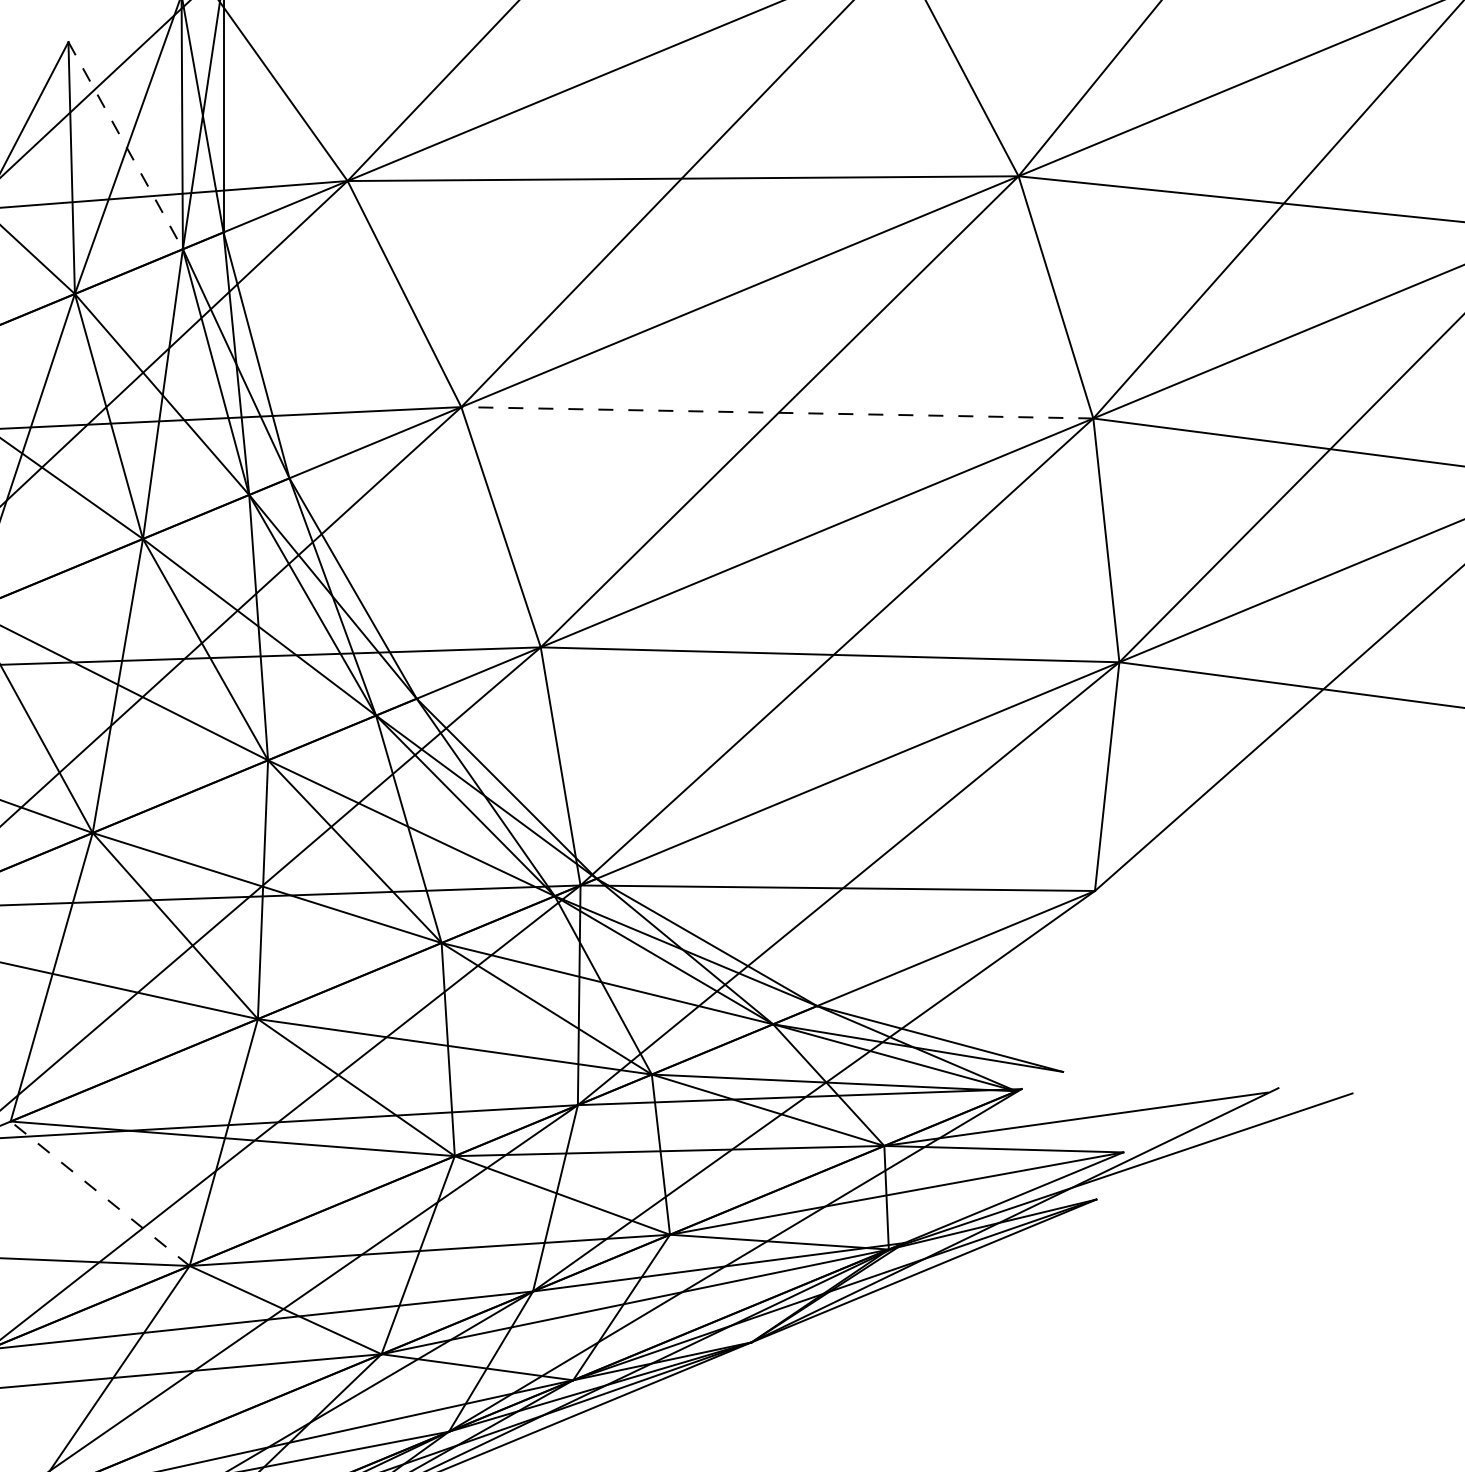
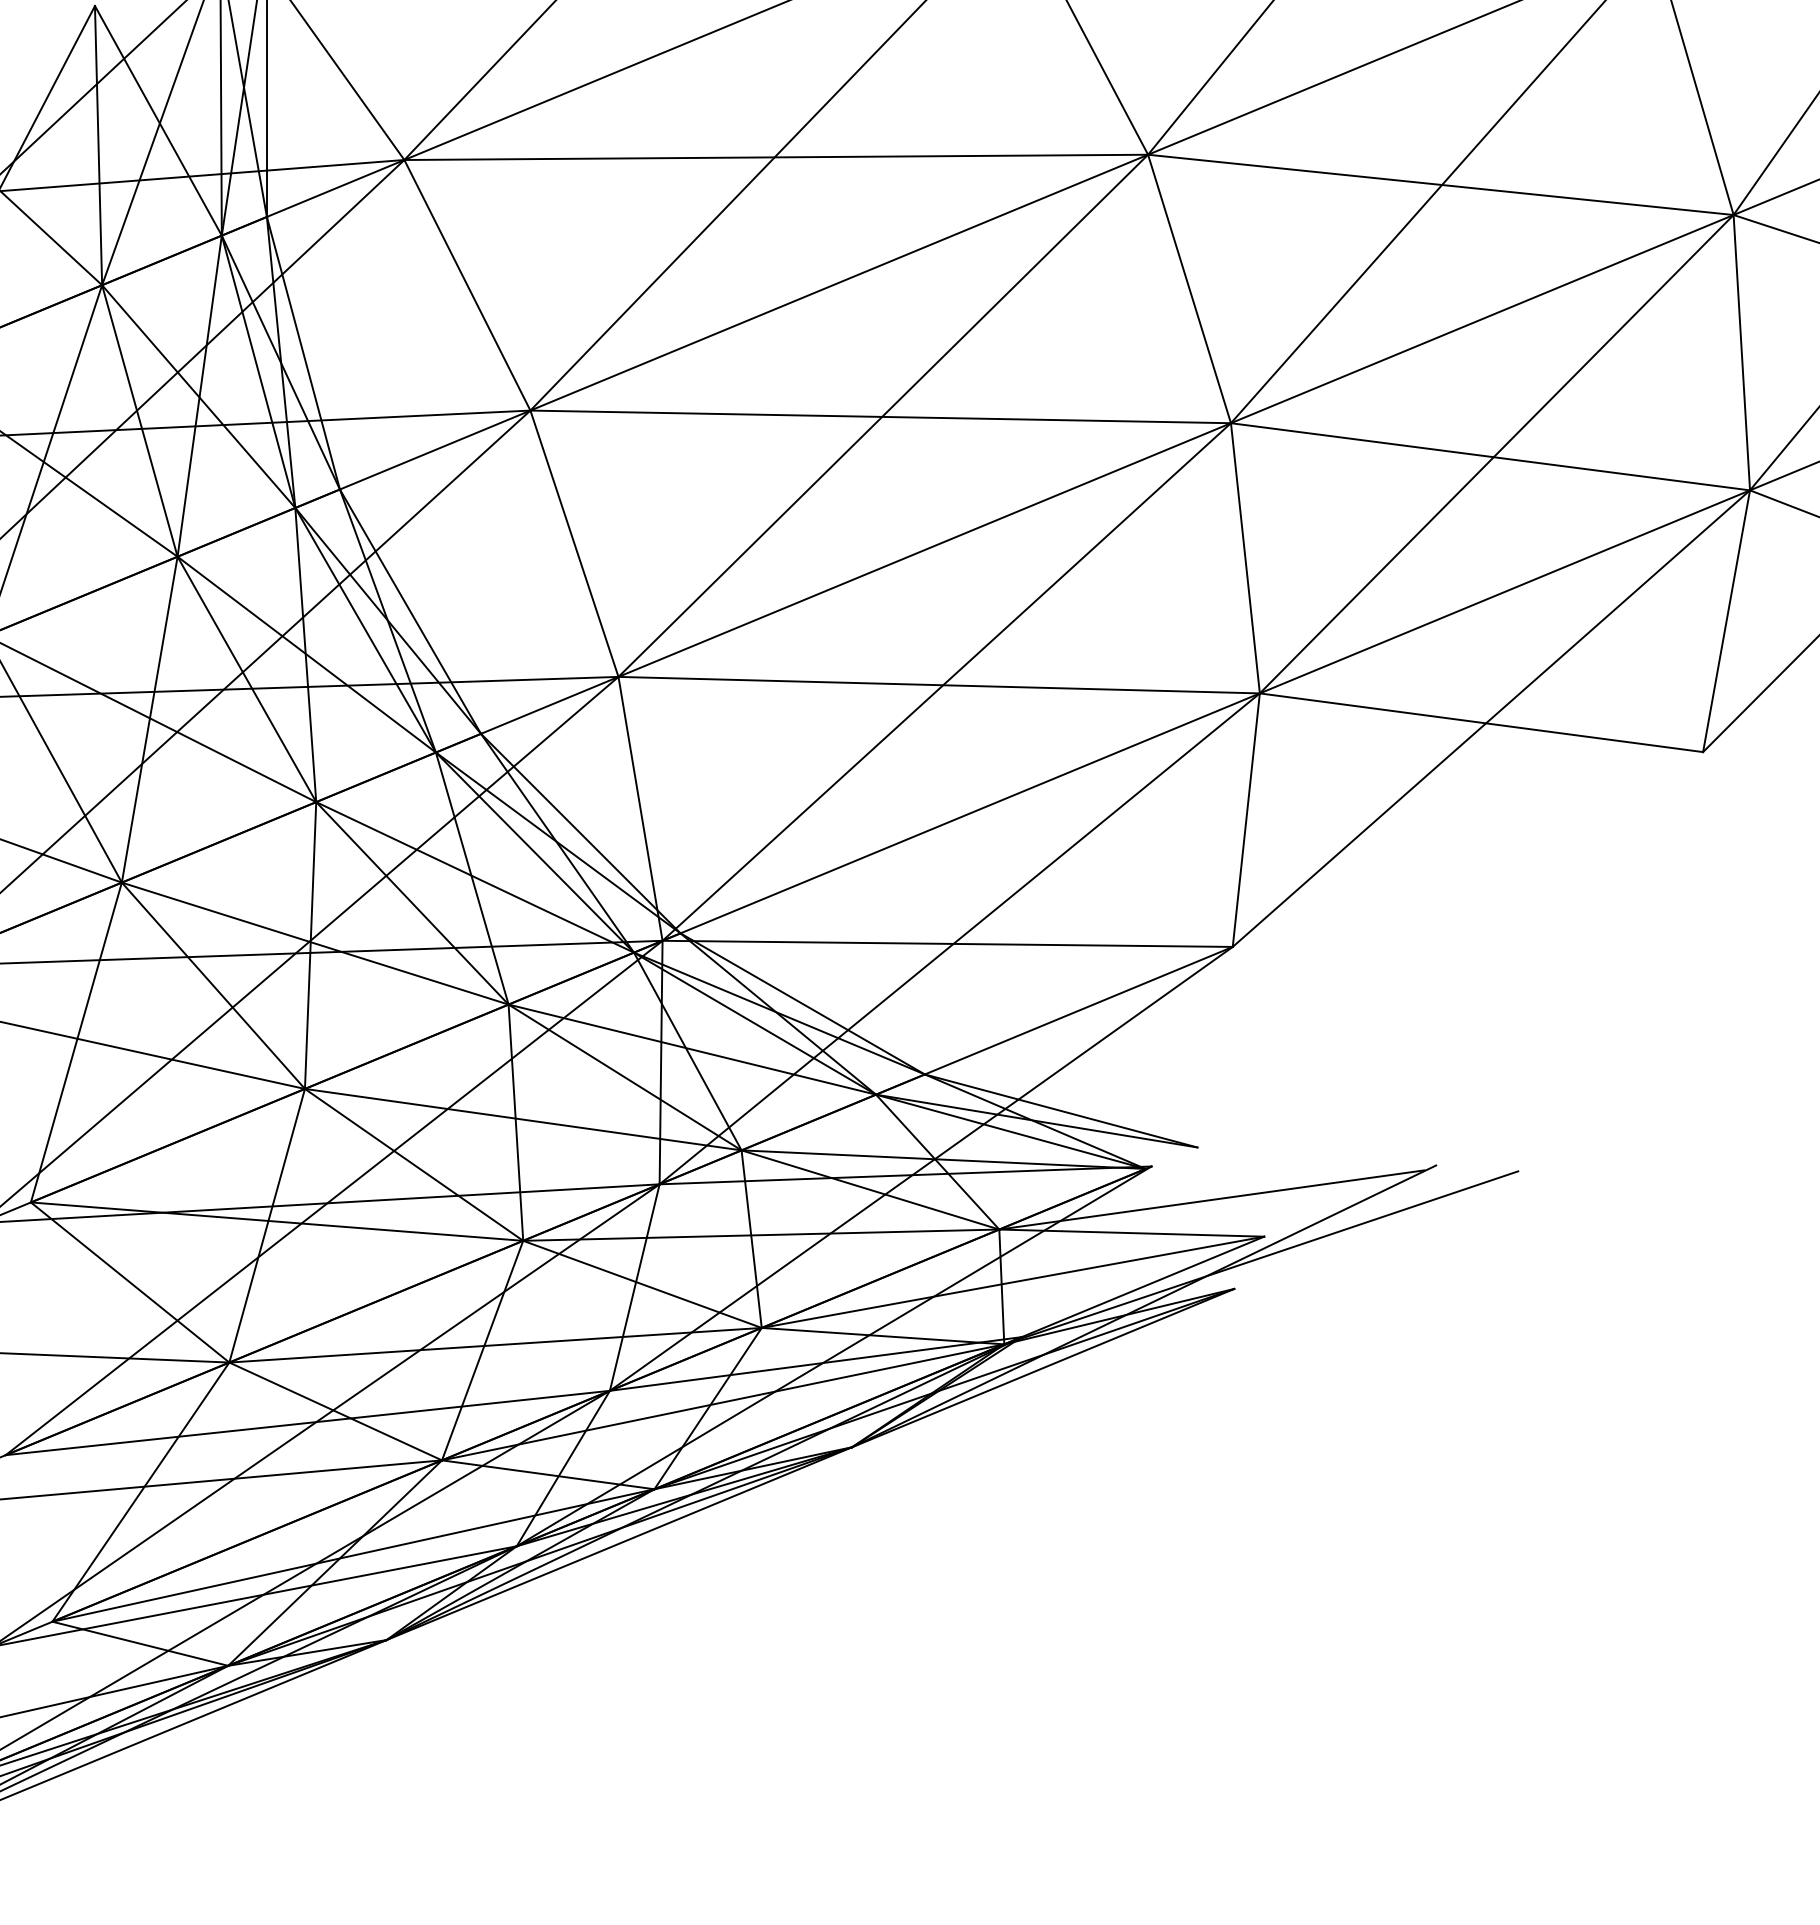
line: (125, 146) -> (158, 121), dashed -> solid
line: (777, 412) -> (880, 416), dashed -> solid
line: (99, 1193) -> (129, 1282), dashed -> solid

